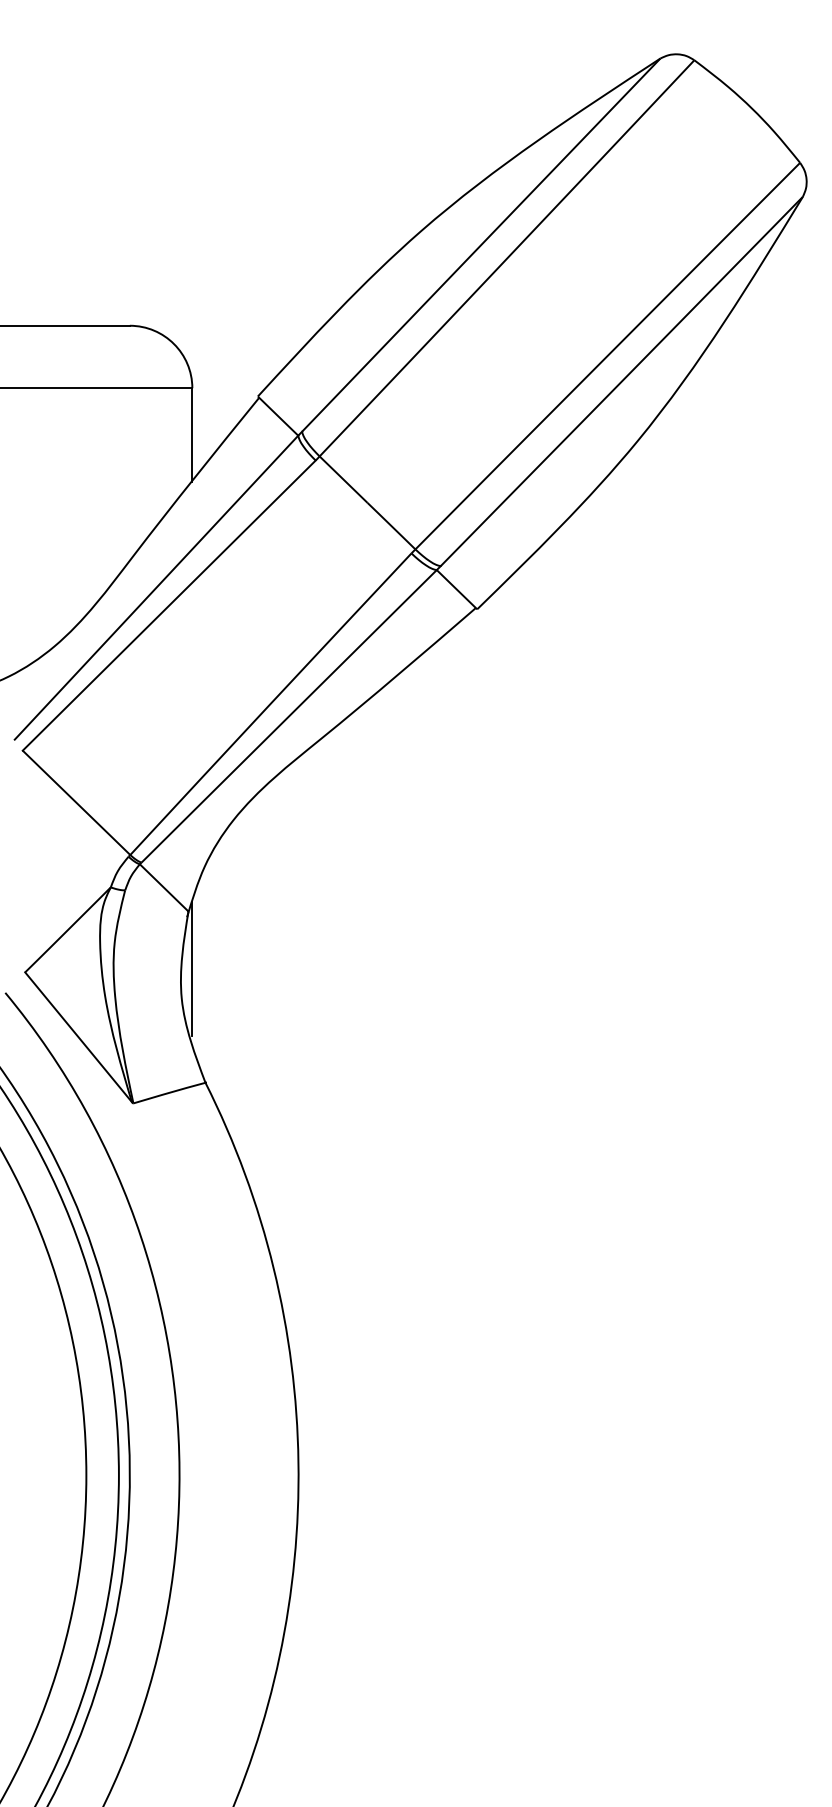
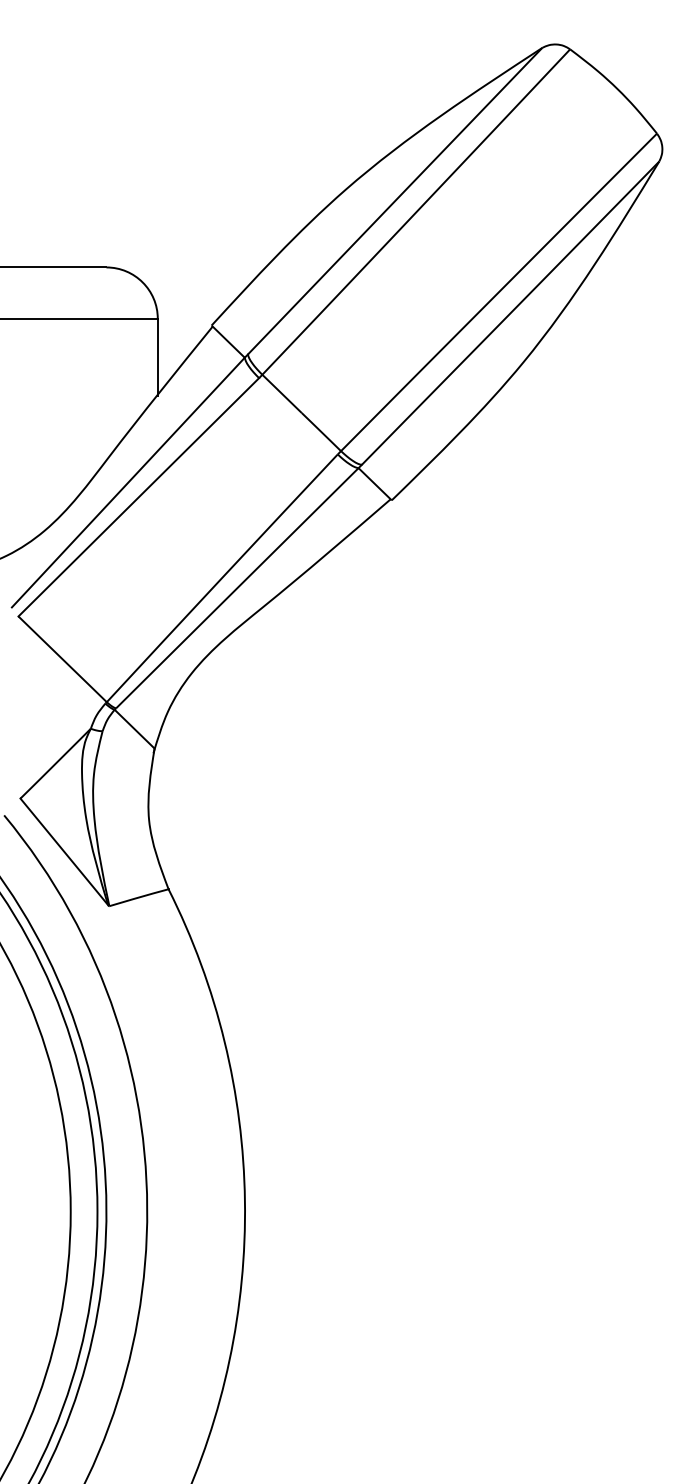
line: (192, 969) -> (157, 796), removed

